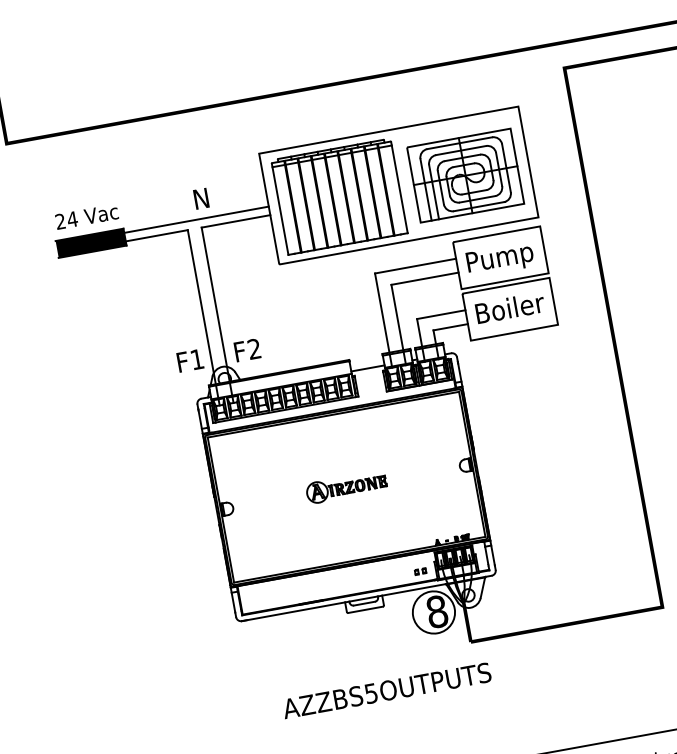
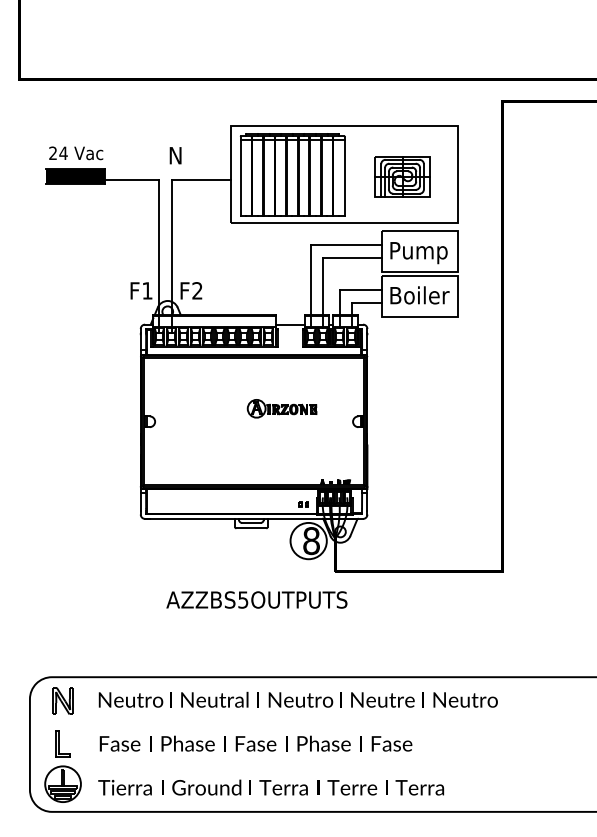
part: (465, 175) -> (402, 176), size x0.6
line: (196, 219) -> (168, 172), removed
part: (345, 487) -> (281, 408), moved

